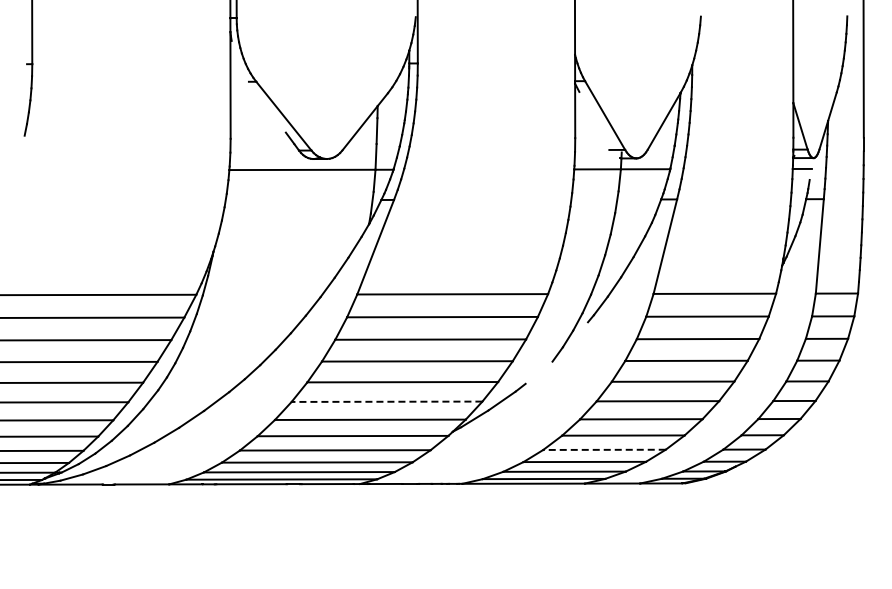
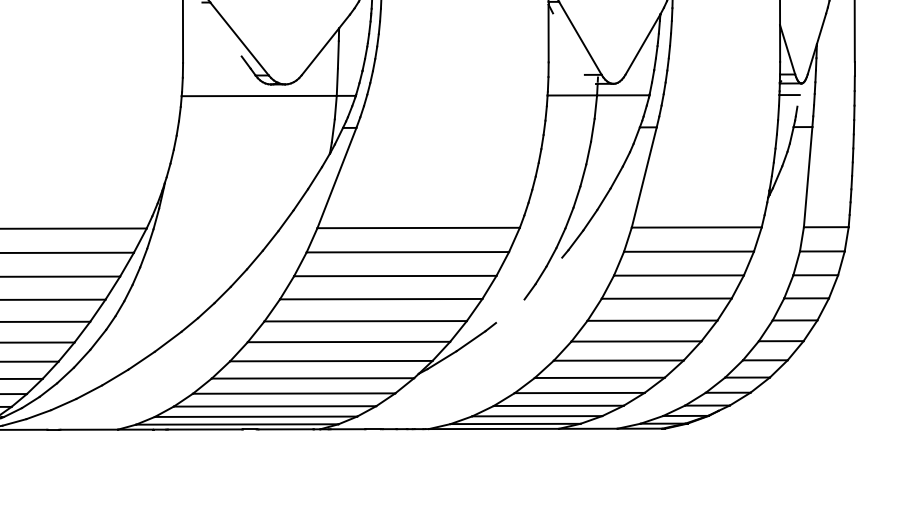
line: (386, 401) -> (348, 341), dashed -> solid
line: (604, 449) -> (579, 392), dashed -> solid

